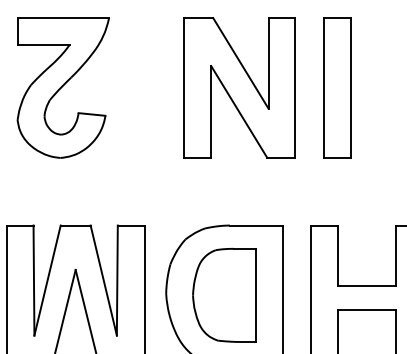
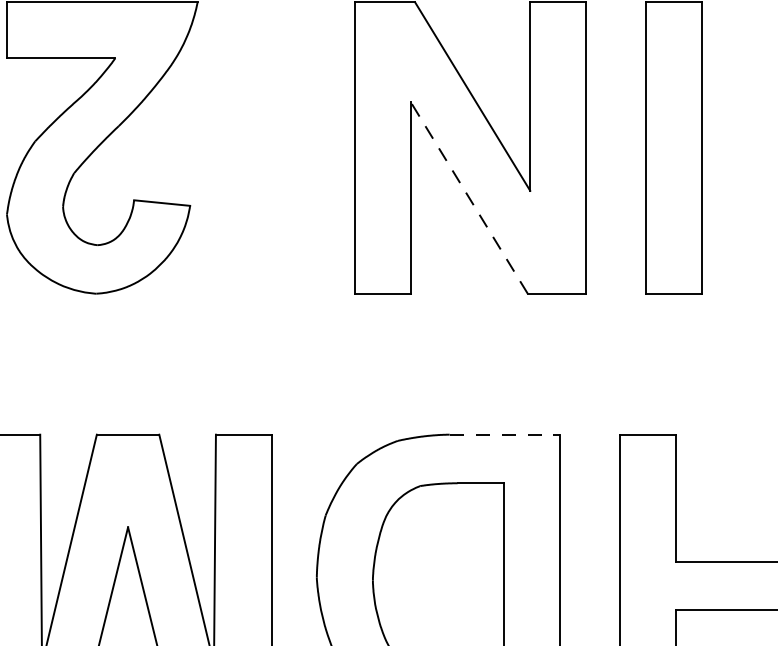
line: (239, 112) -> (469, 198), solid -> dashed
line: (256, 225) -> (505, 434), solid -> dashed

